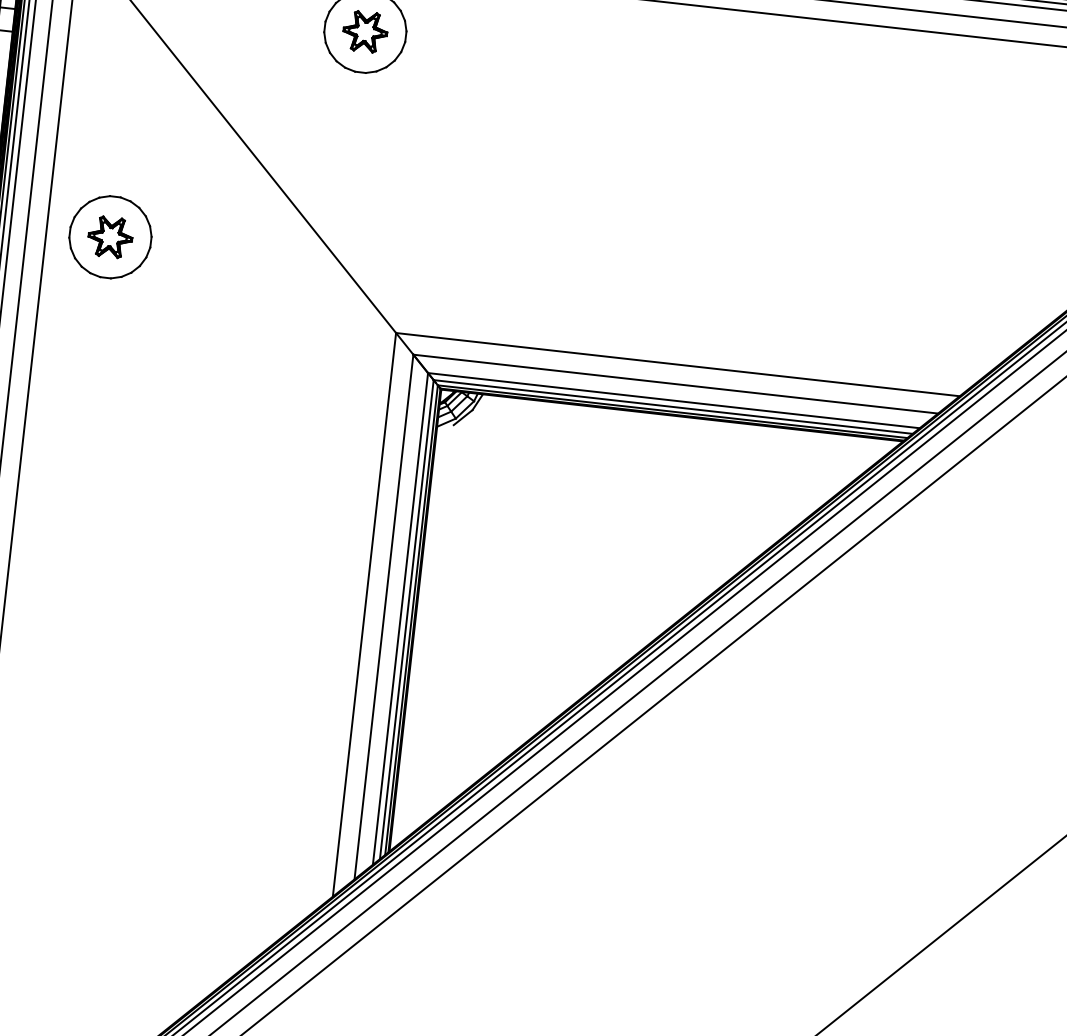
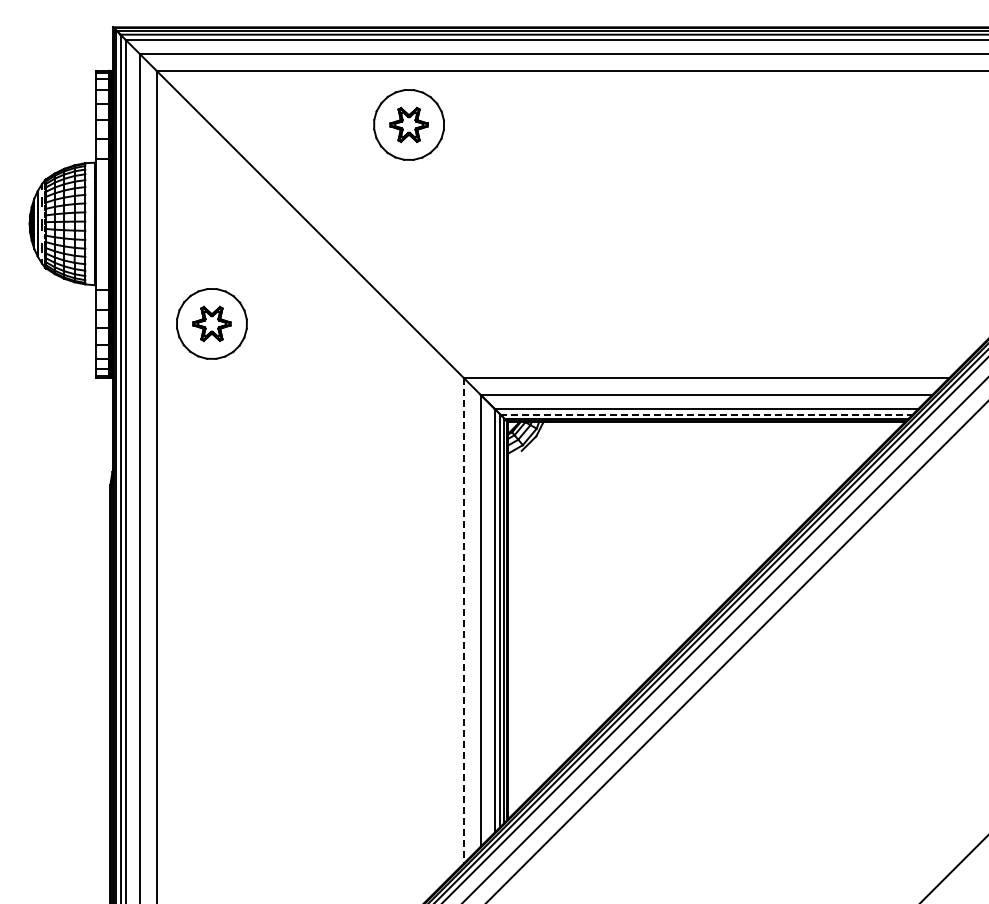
line: (674, 407) -> (707, 414), solid -> dashed
line: (364, 614) -> (463, 620), solid -> dashed

